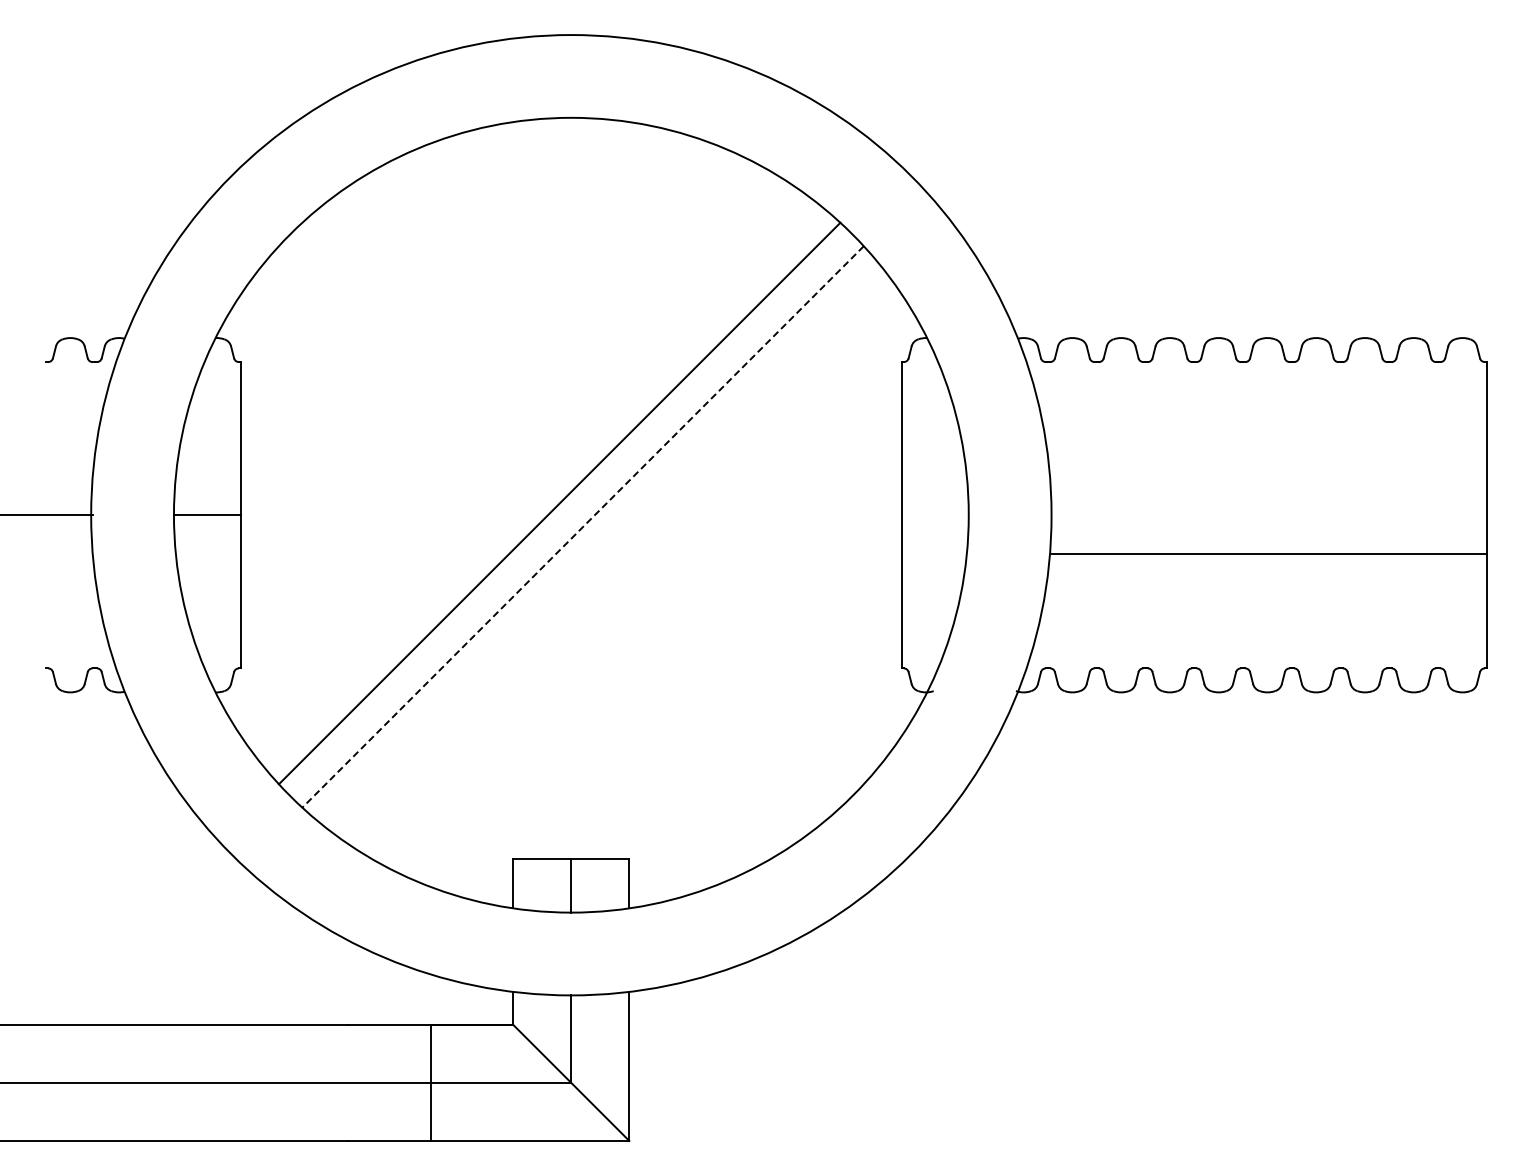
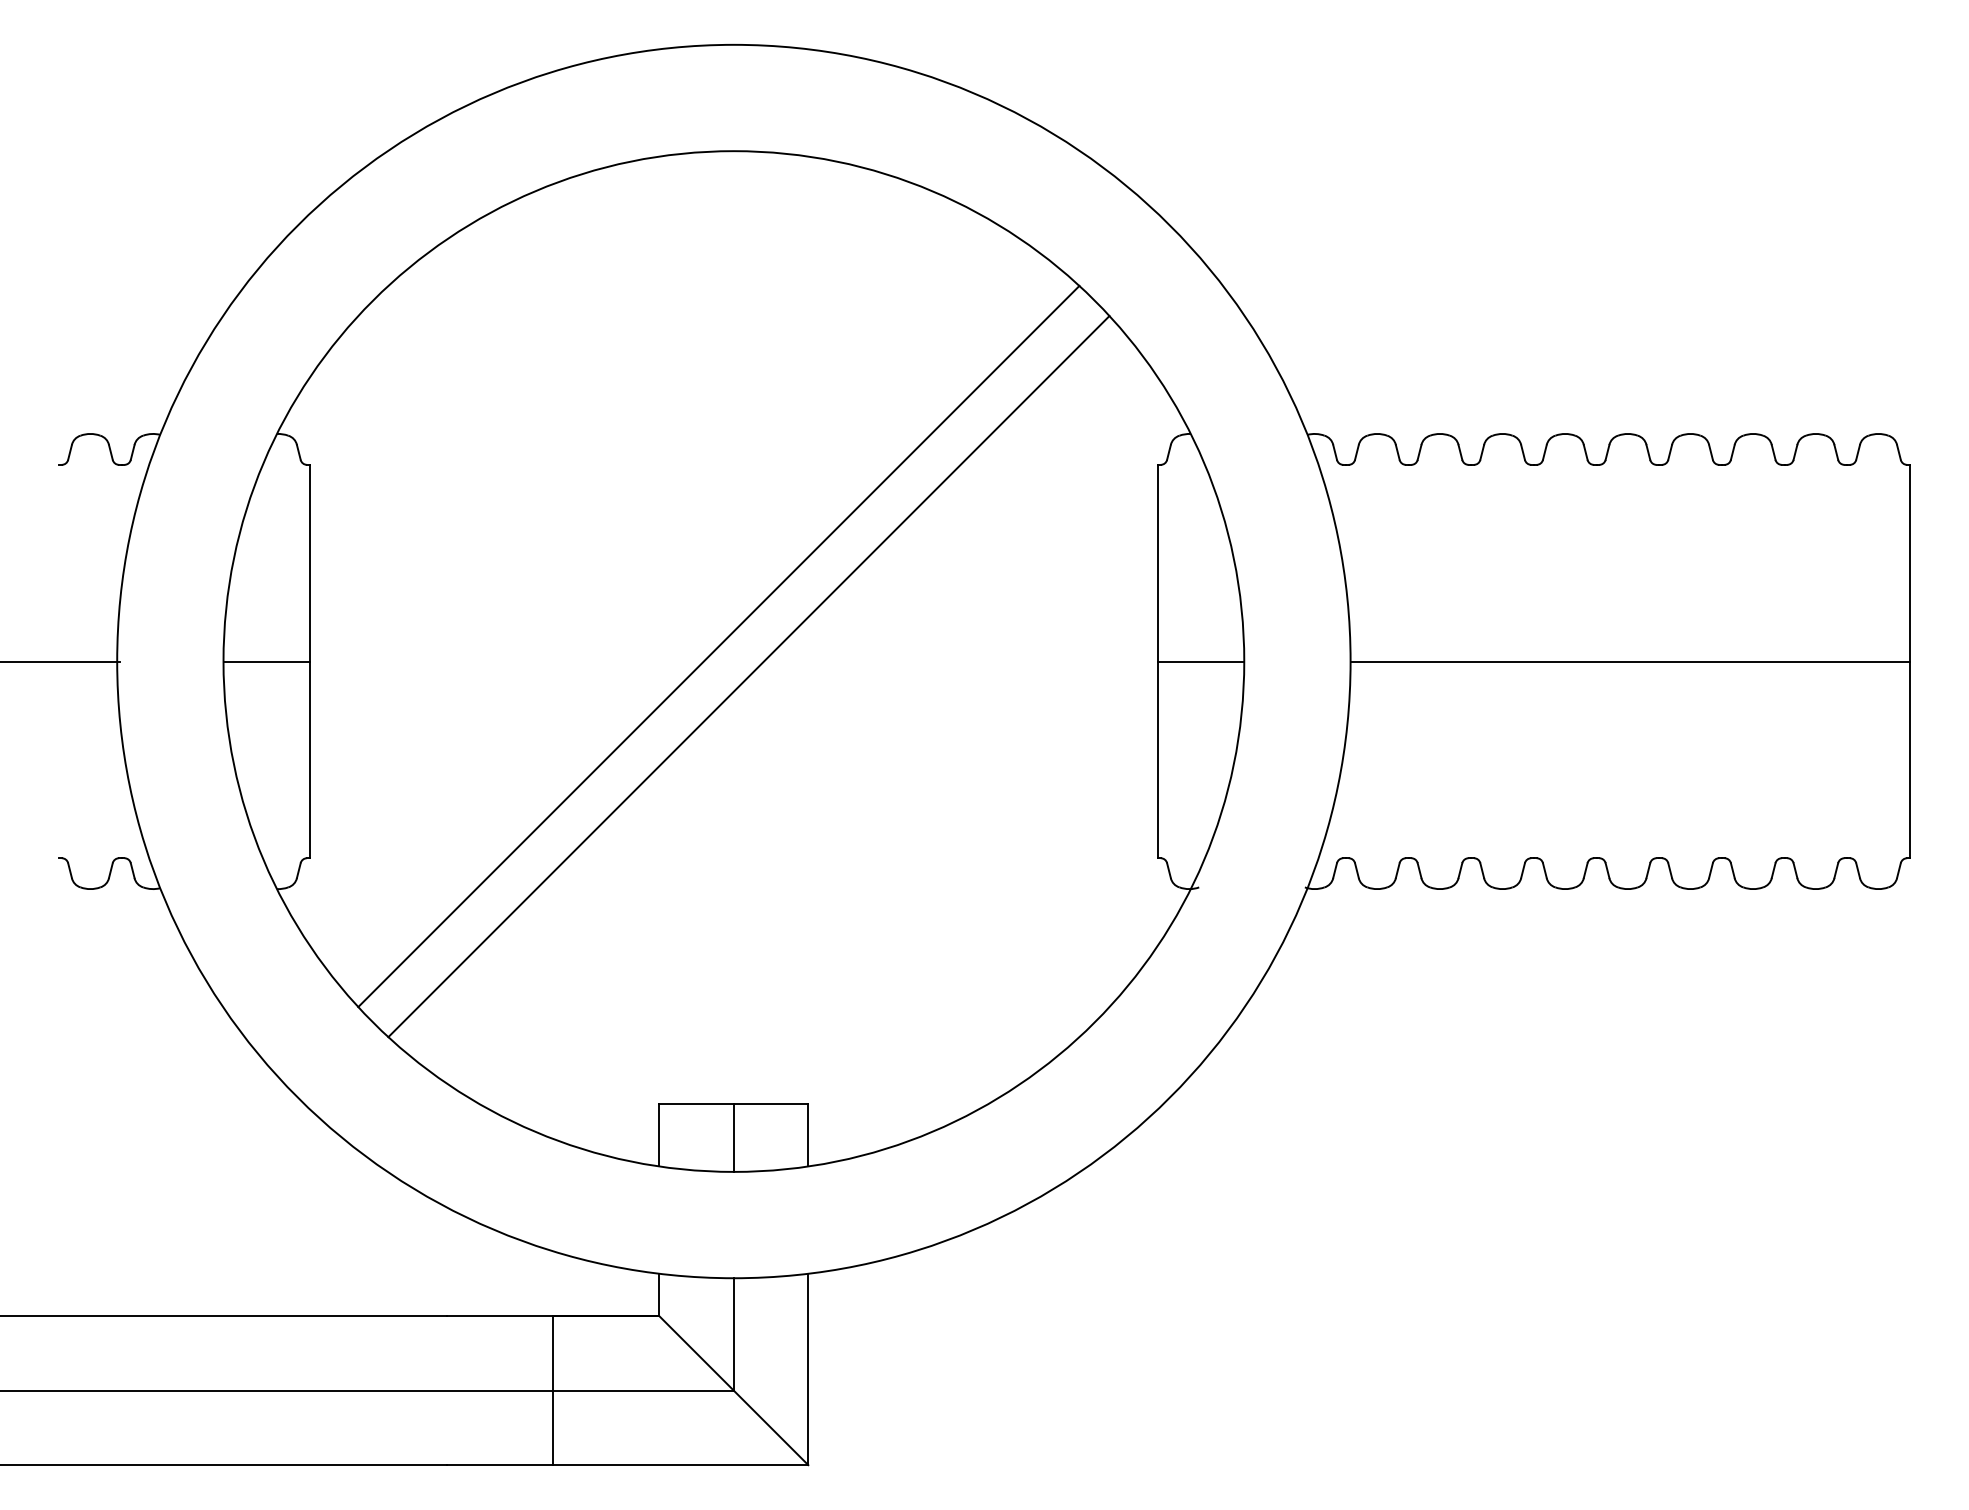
line: (934, 515) -> (1200, 661), added
line: (582, 527) -> (748, 677), dashed -> solid
line: (1269, 554) -> (1630, 661), moved

